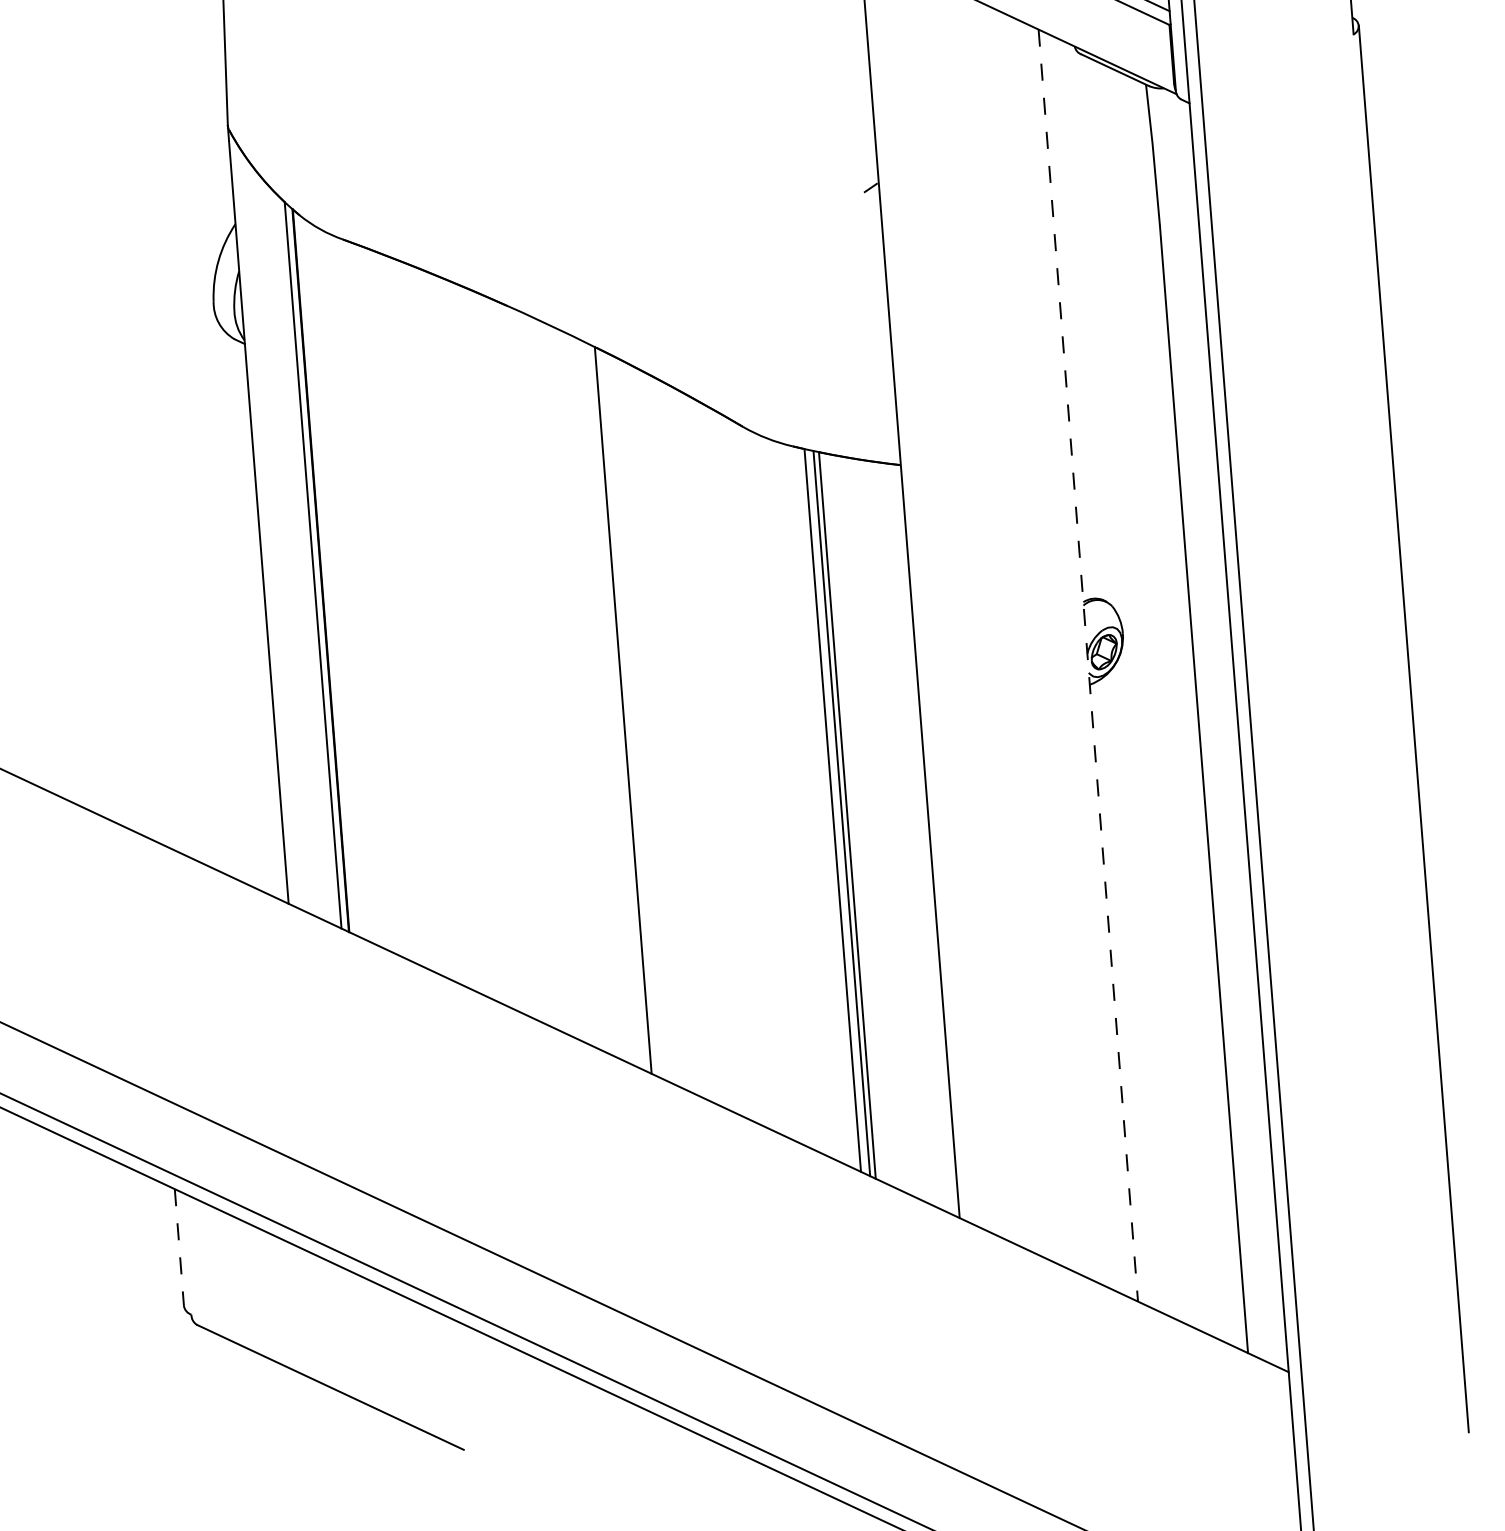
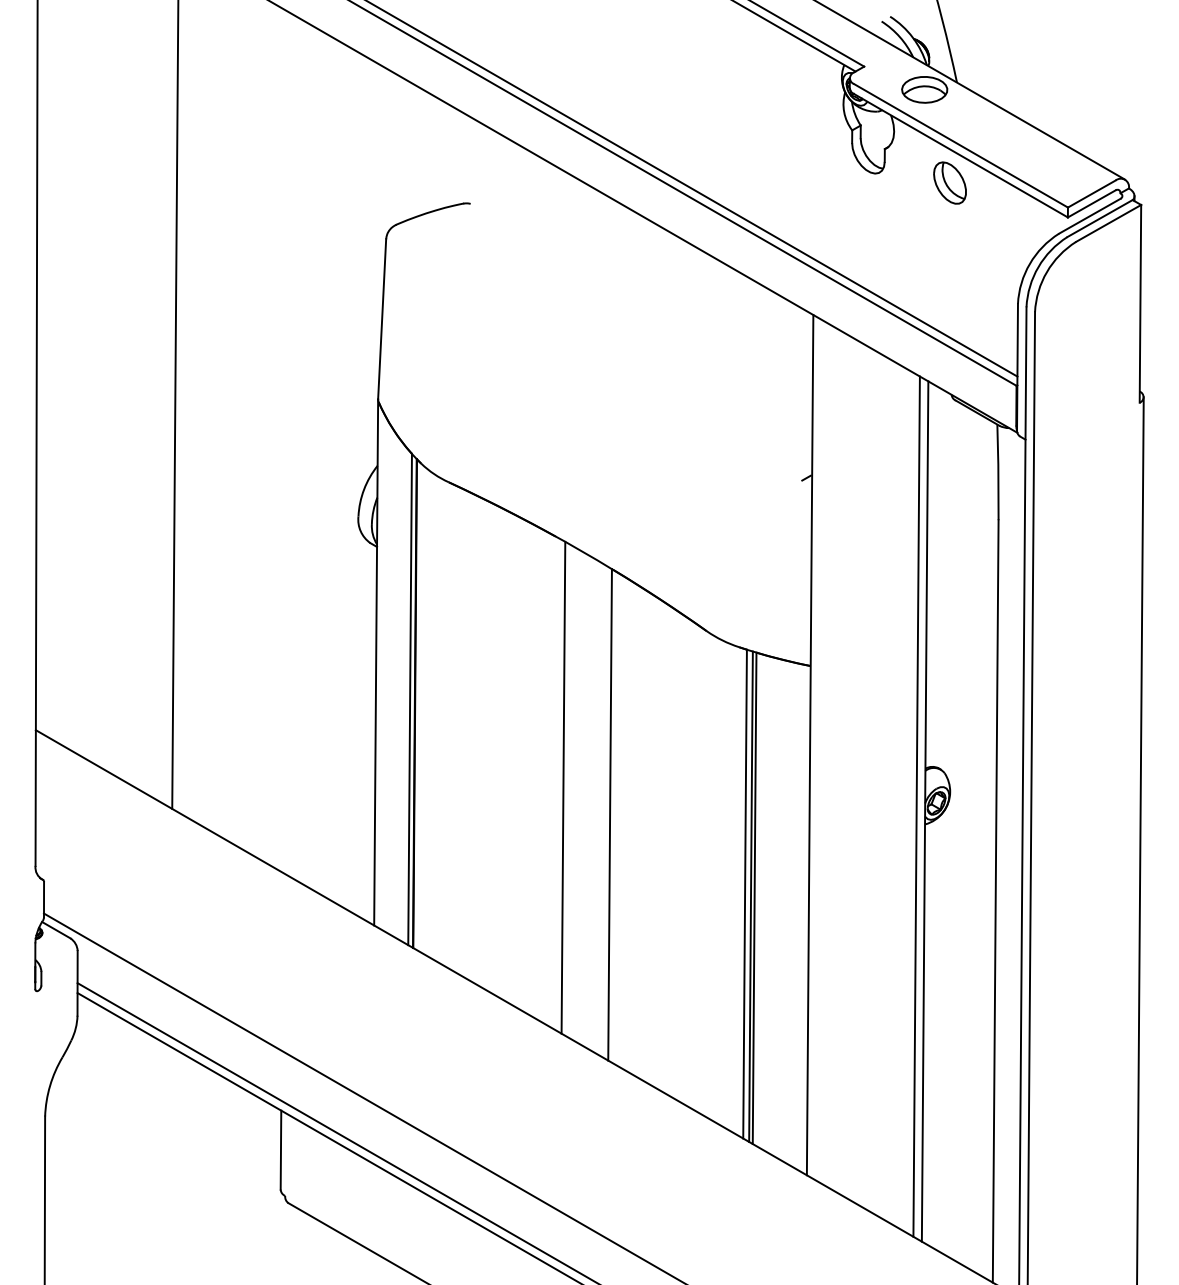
line: (1074, 659) -> (916, 806), added
line: (1089, 666) -> (925, 812), dashed -> solid
line: (550, 675) -> (563, 787), added
line: (178, 1248) -> (280, 1150), dashed -> solid

